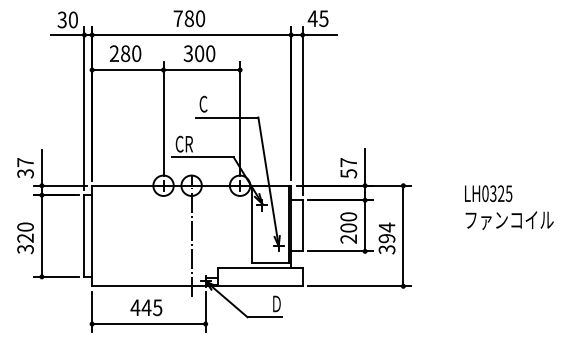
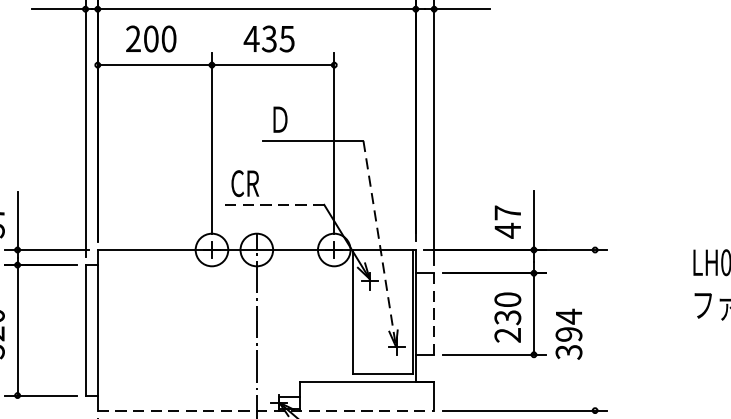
text: (125, 53) -> (151, 38), 280 -> 200
text: (199, 53) -> (269, 38), 300 -> 435
text: (204, 103) -> (277, 118), C -> Ｄ
line: (203, 157) -> (275, 204), solid -> dashed
text: (348, 173) -> (507, 230), 57 -> 47
line: (268, 182) -> (379, 244), solid -> dashed
line: (302, 225) -> (433, 313), solid -> dashed
text: (348, 227) -> (507, 316), 200 -> 230
line: (403, 235) -> (595, 329), removed
line: (197, 286) -> (266, 410), solid -> dashed

